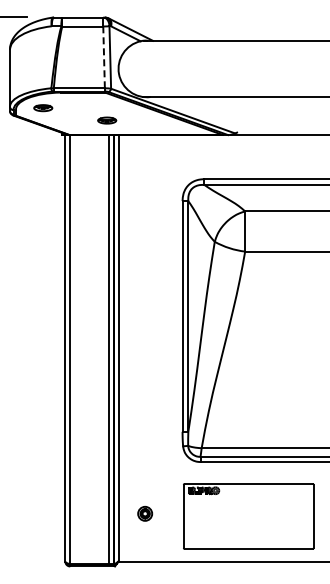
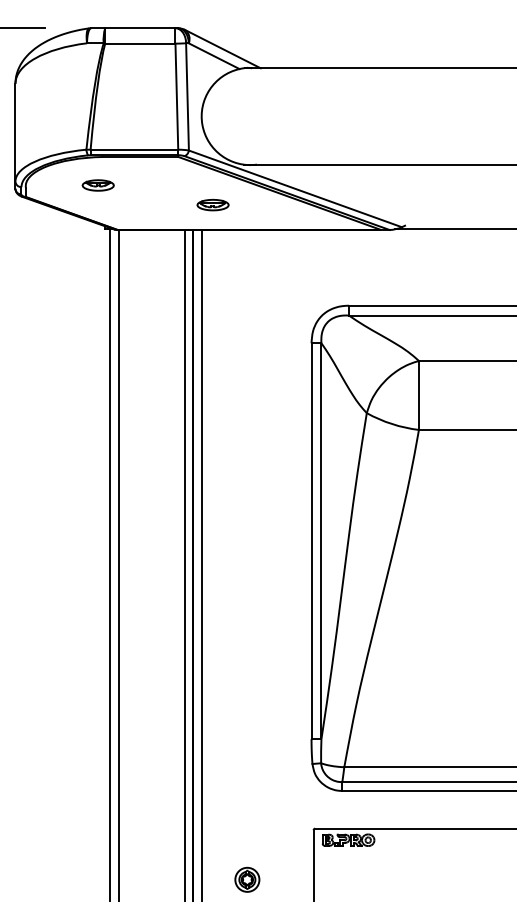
line: (104, 57) -> (177, 96), dashed -> solid
part: (43, 108) -> (98, 186), moved
part: (107, 120) -> (213, 204), moved

